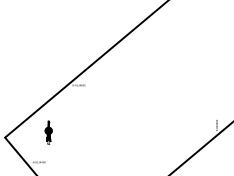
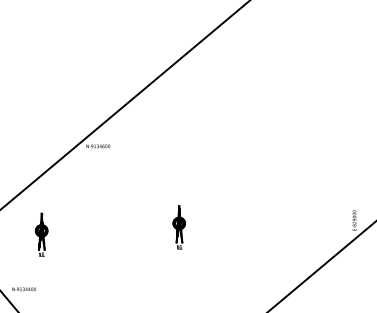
part: (122, 128) -> (178, 226), added

